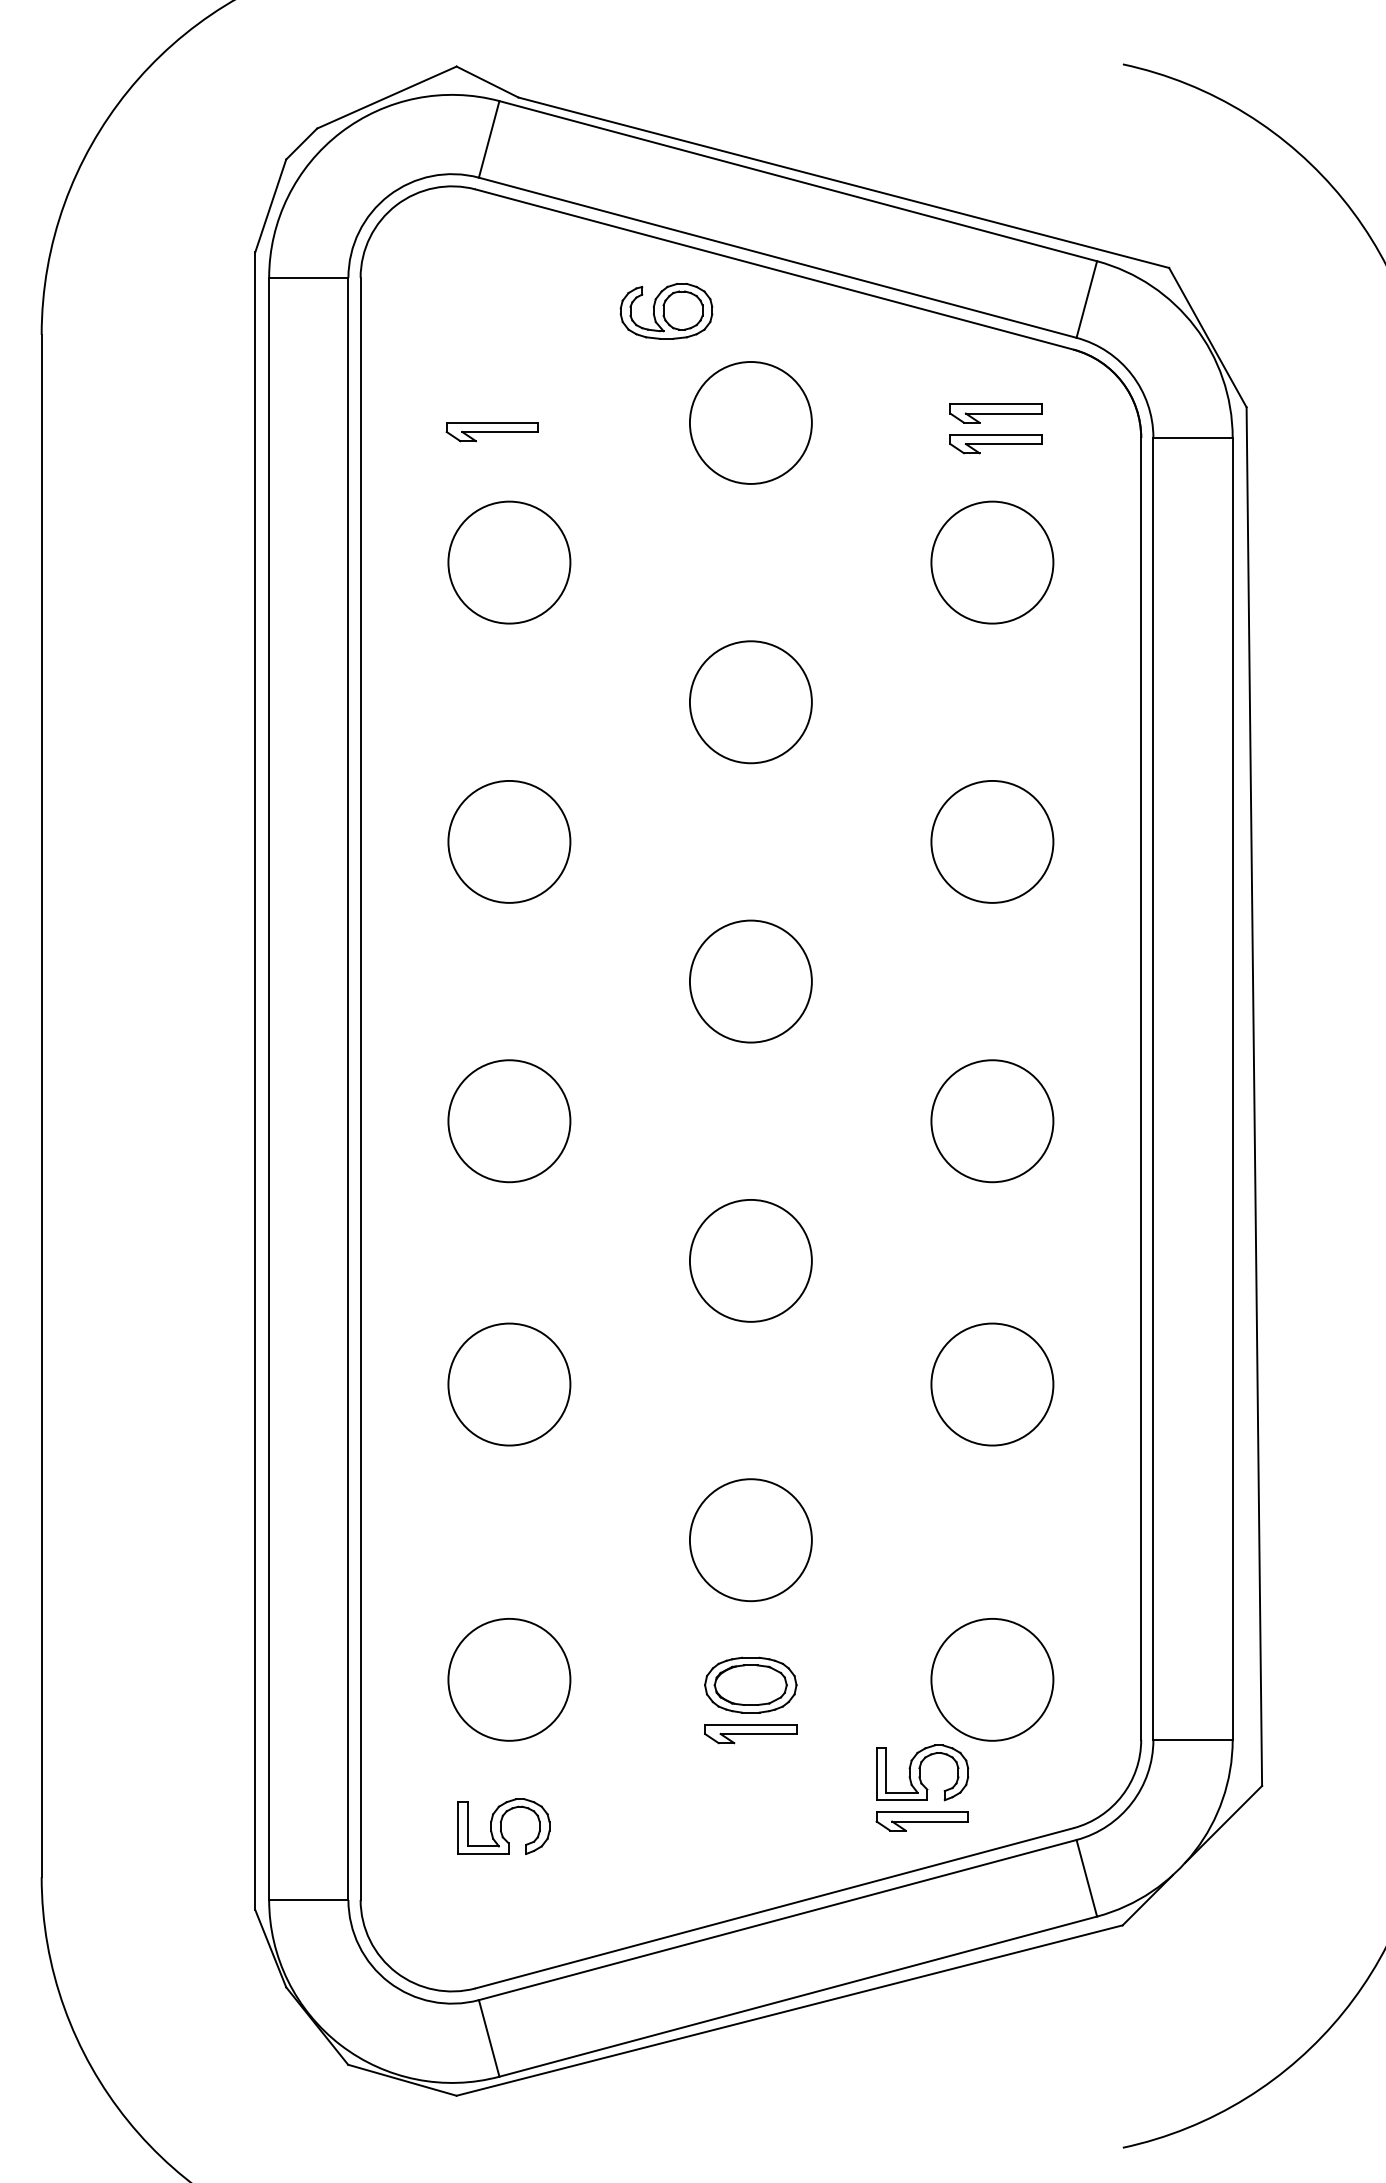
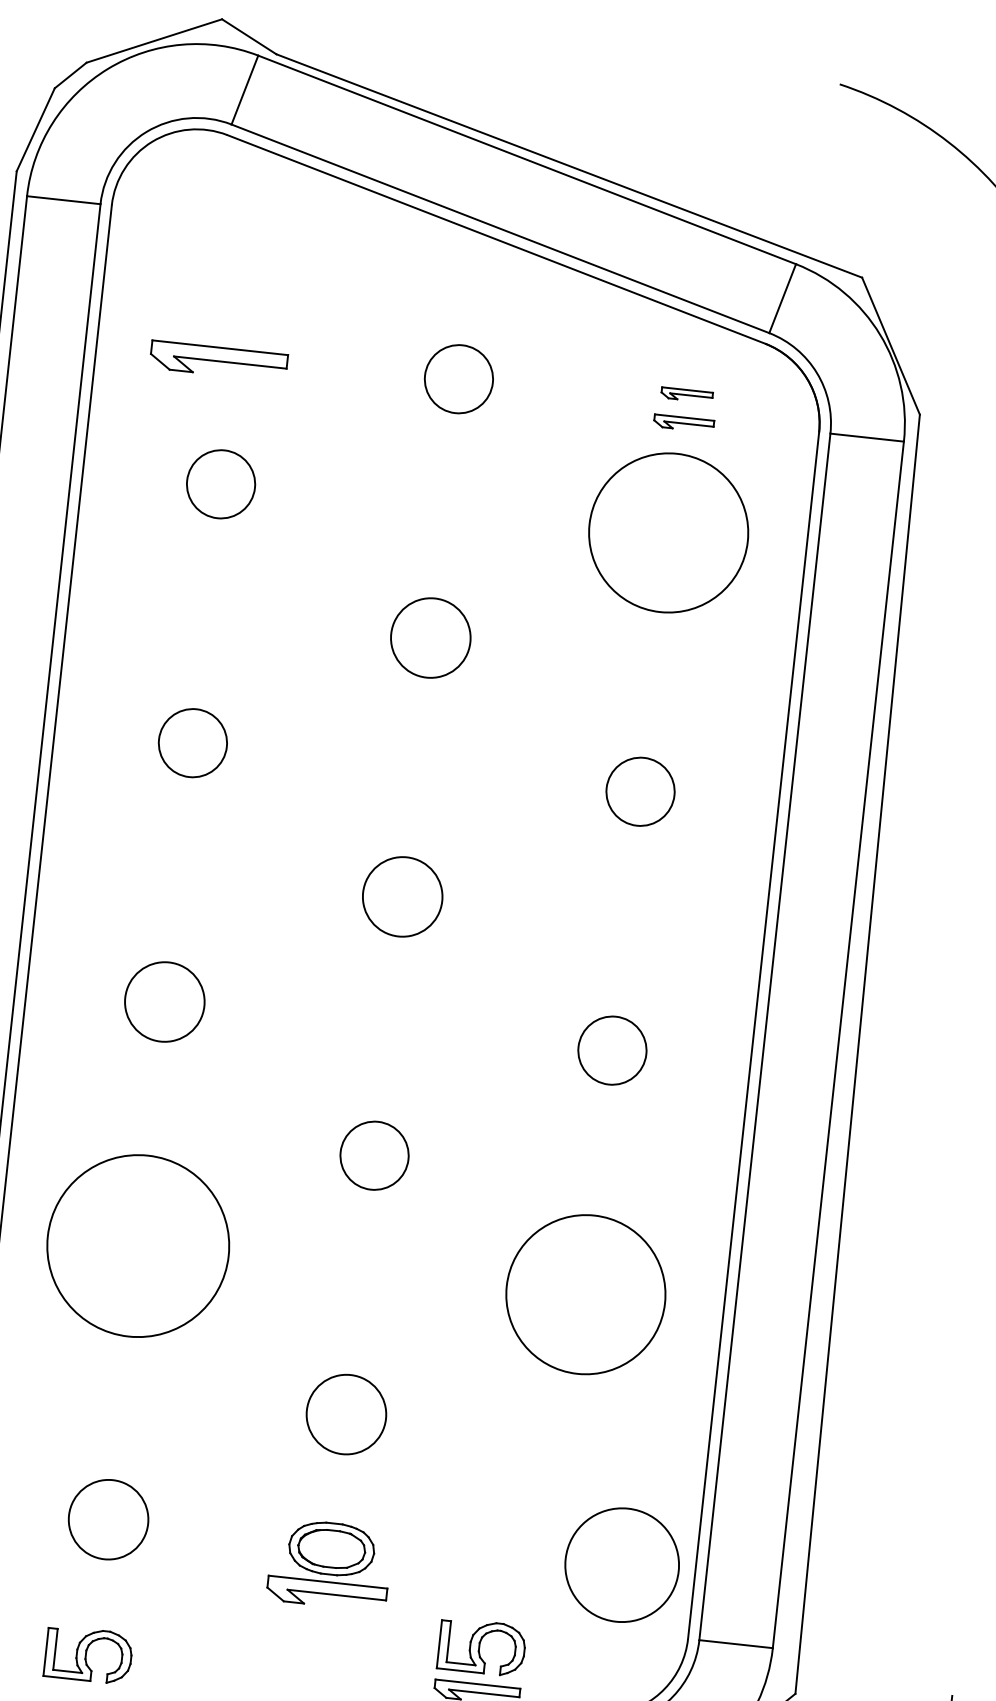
part: (666, 310) -> (392, 266), removed
part: (995, 413) -> (686, 395), size x0.6
circle: (750, 422) -> (458, 378), size x0.6
part: (491, 432) -> (217, 361), size x1.6
part: (995, 444) -> (683, 423), size x0.7
circle: (509, 562) -> (221, 484), size x0.6
circle: (992, 562) -> (668, 532), size x1.4
circle: (750, 702) -> (430, 638), size x0.7
circle: (509, 841) -> (193, 742), size x0.6
circle: (992, 841) -> (640, 791), size x0.6
circle: (750, 981) -> (402, 896), size x0.7
circle: (509, 1121) -> (164, 1002), size x0.7
circle: (992, 1121) -> (612, 1050), size x0.6
circle: (750, 1260) -> (374, 1155), size x0.6
circle: (509, 1384) -> (138, 1246), size x1.6
circle: (992, 1384) -> (586, 1294), size x1.4
circle: (750, 1540) -> (346, 1414), size x0.7
circle: (509, 1679) -> (108, 1519), size x0.7
circle: (992, 1679) -> (622, 1564), moved
part: (750, 1734) -> (326, 1594), size x1.4

